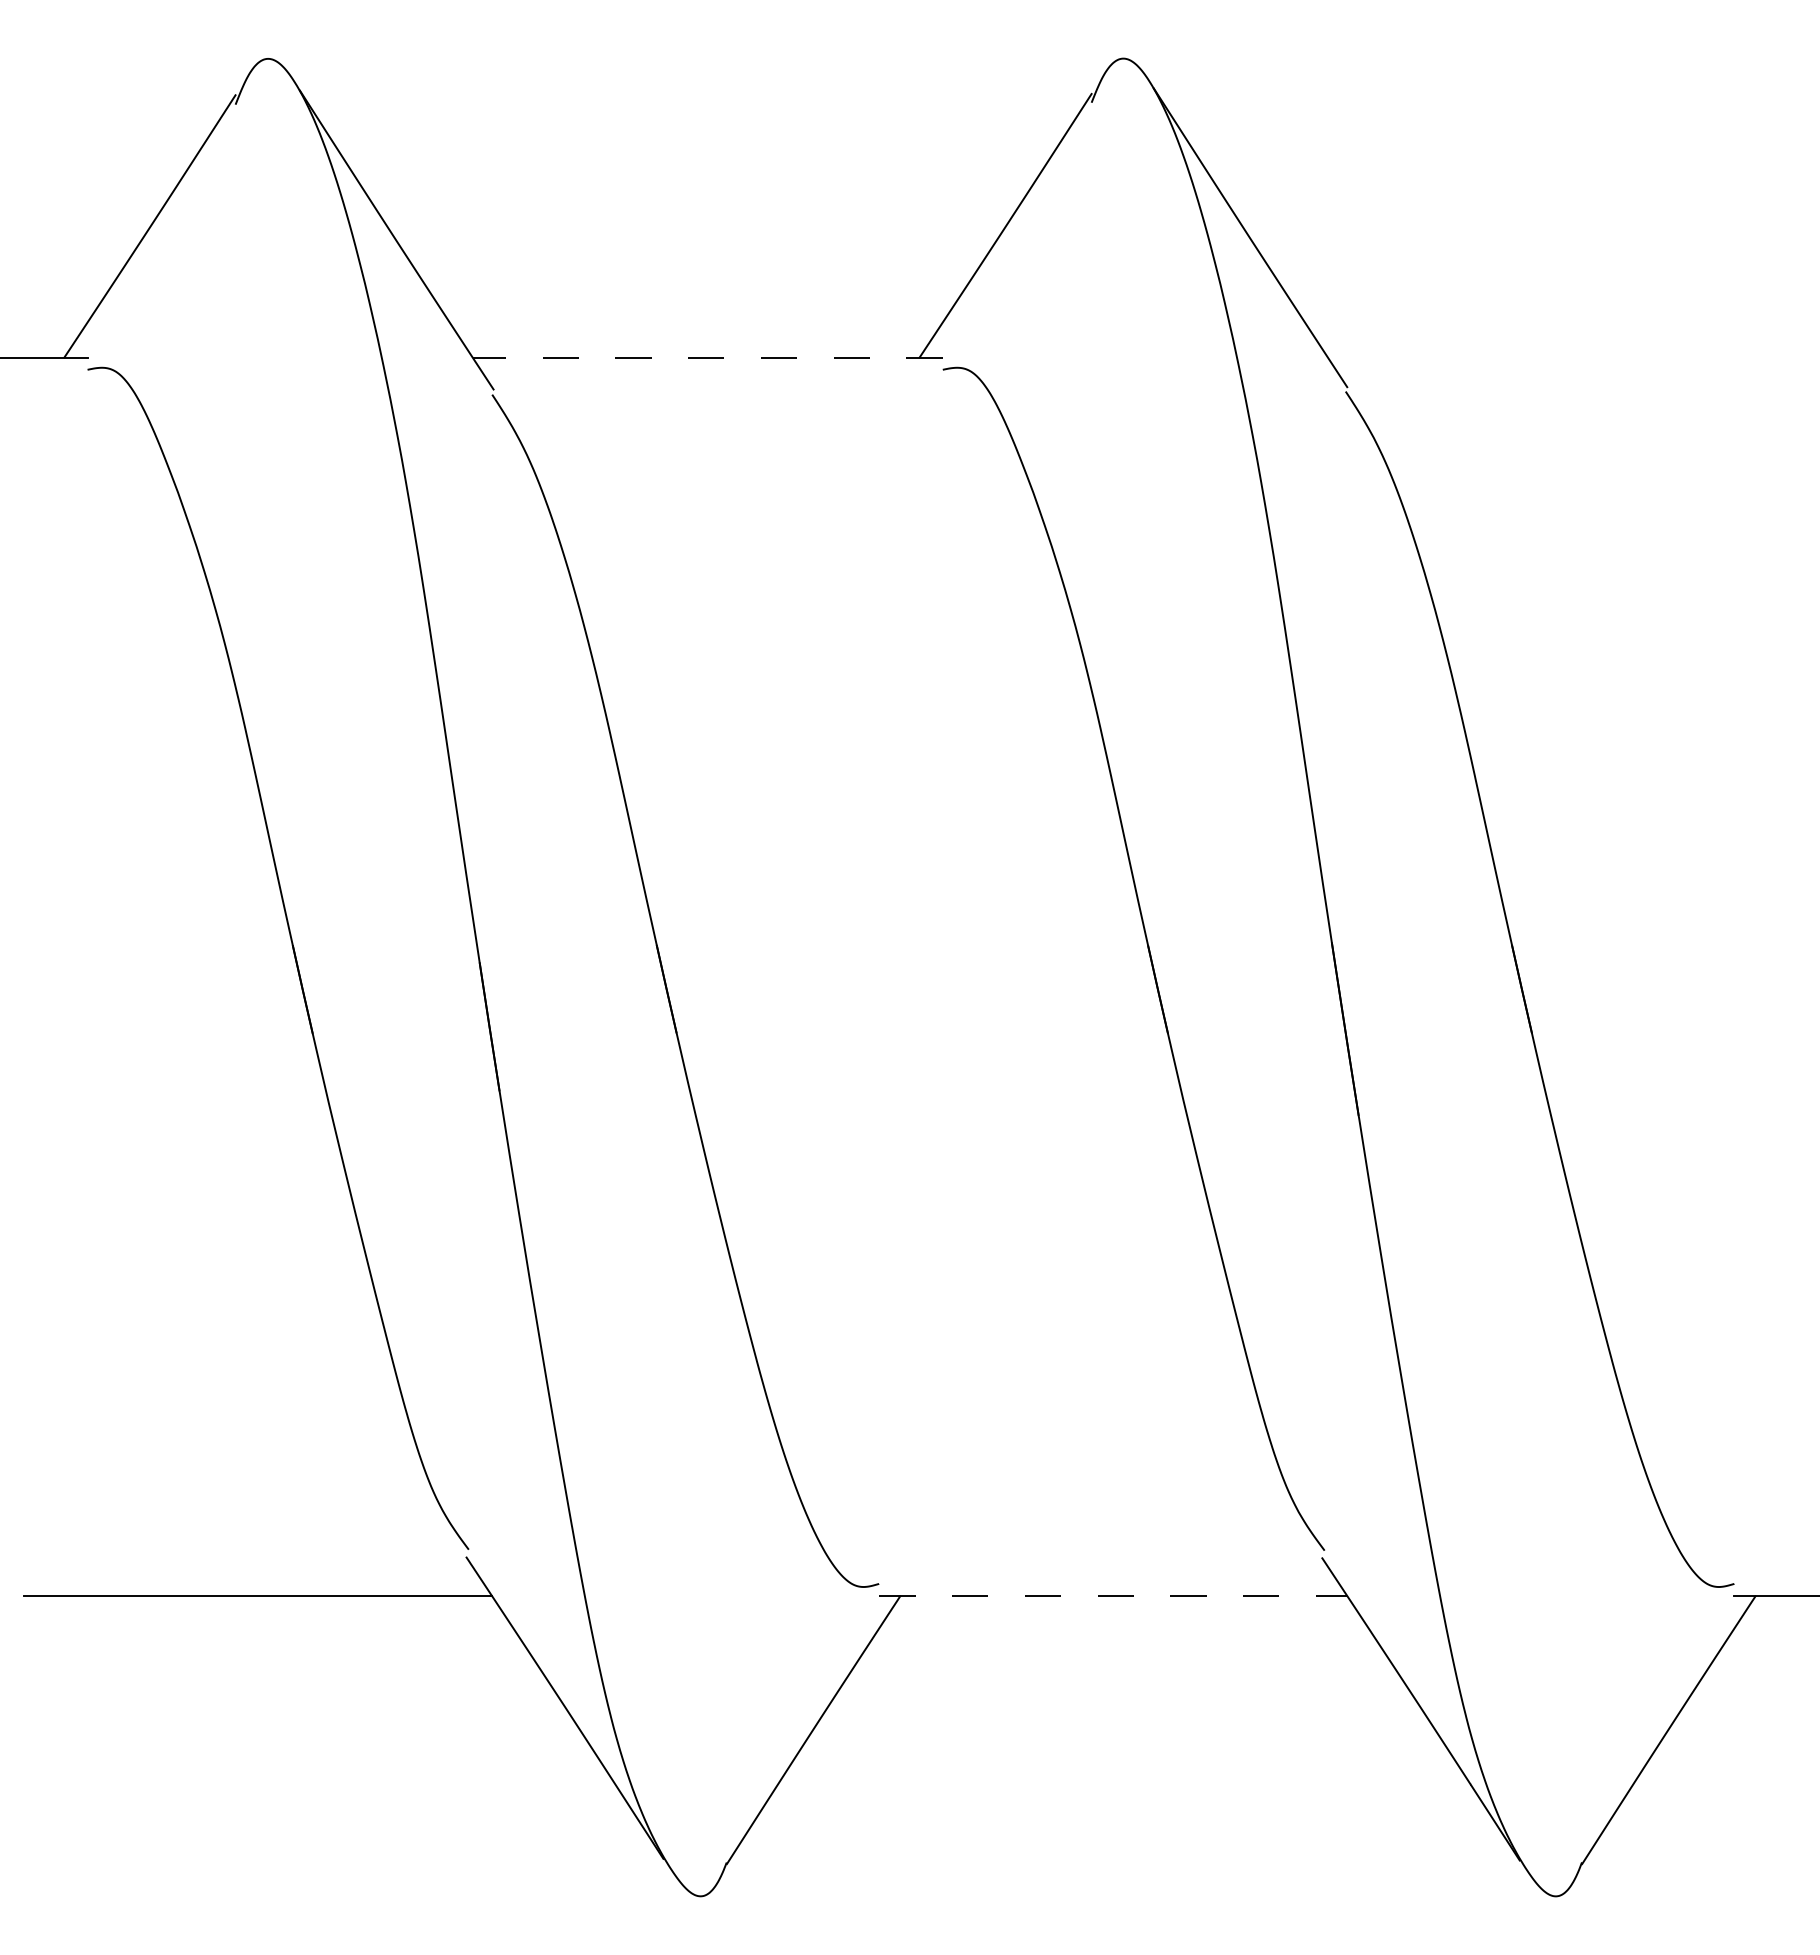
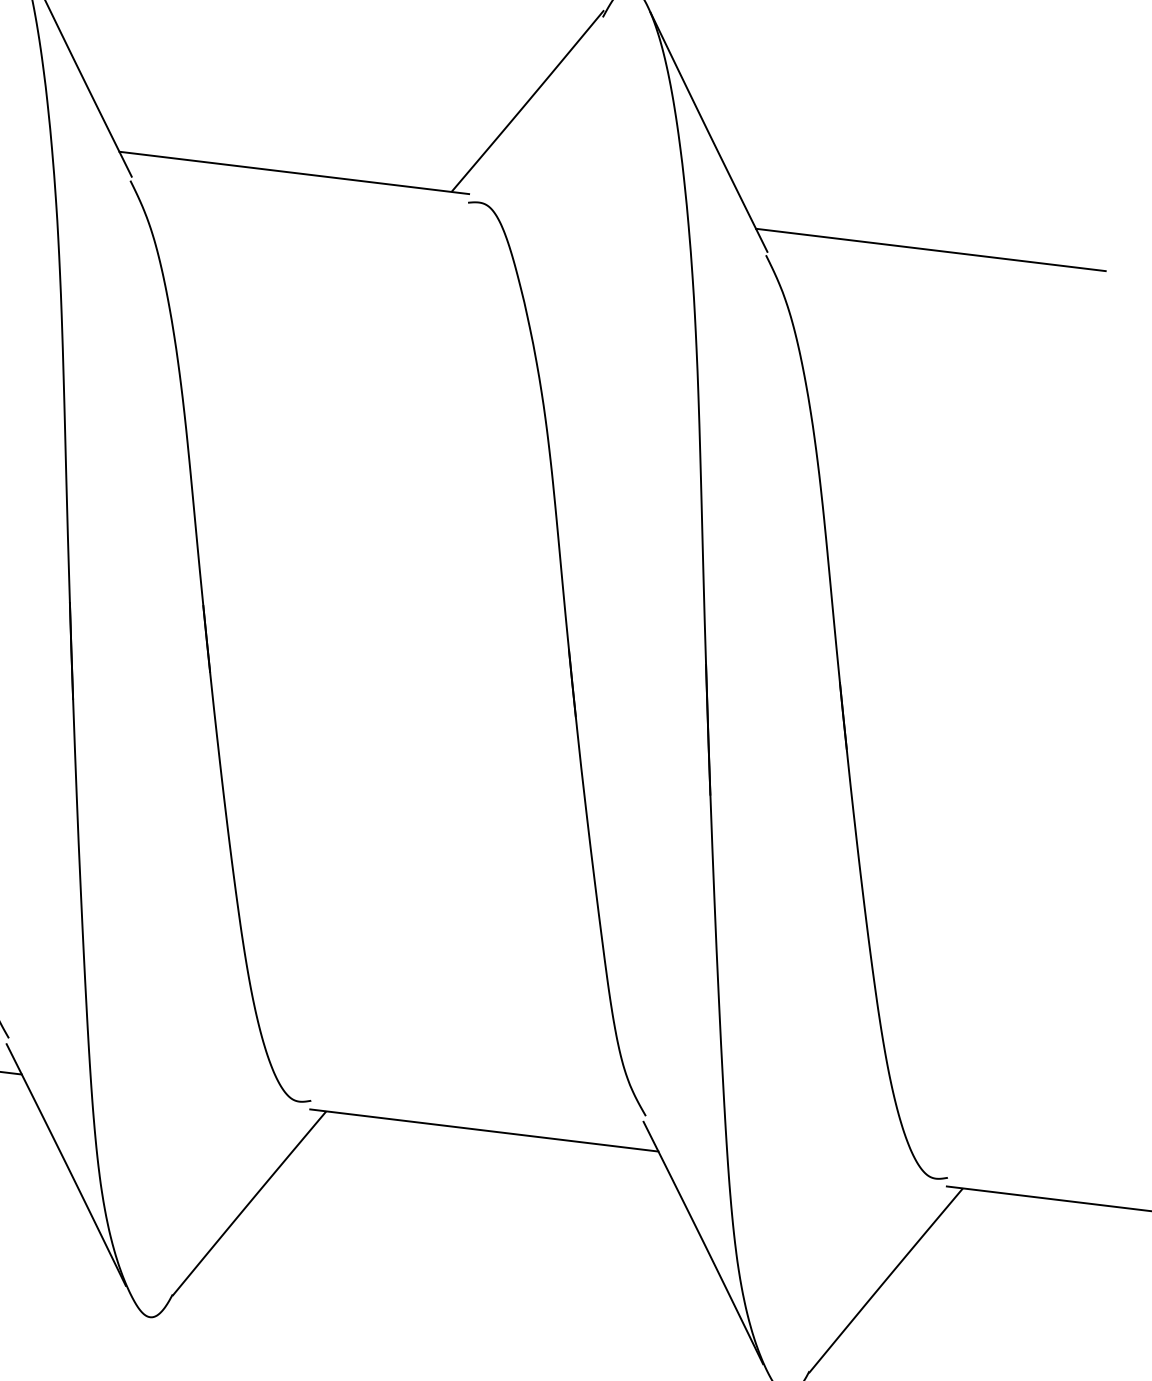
line: (707, 358) -> (293, 173), dashed -> solid
line: (1563, 358) -> (931, 250), added
line: (1113, 1595) -> (484, 1130), dashed -> solid

